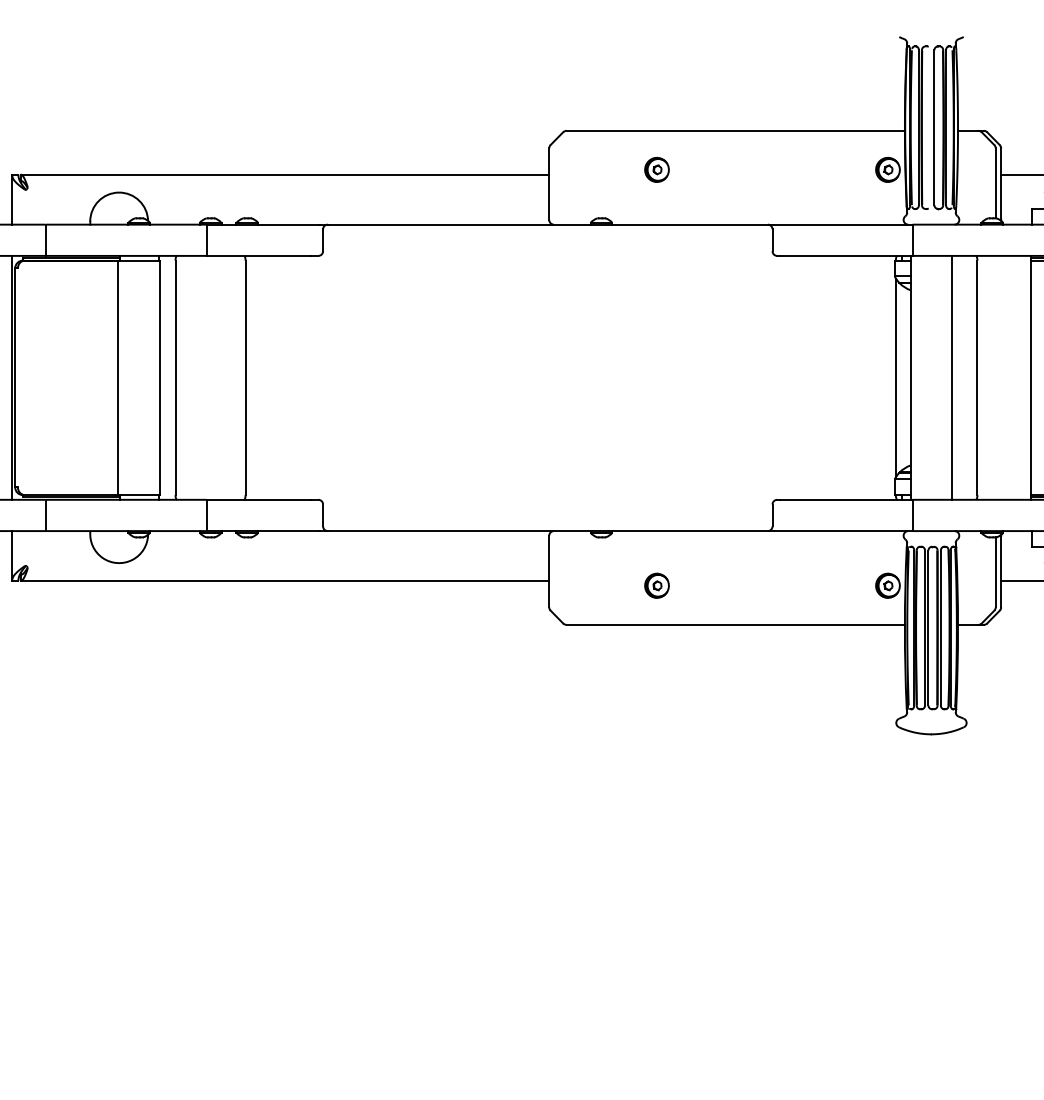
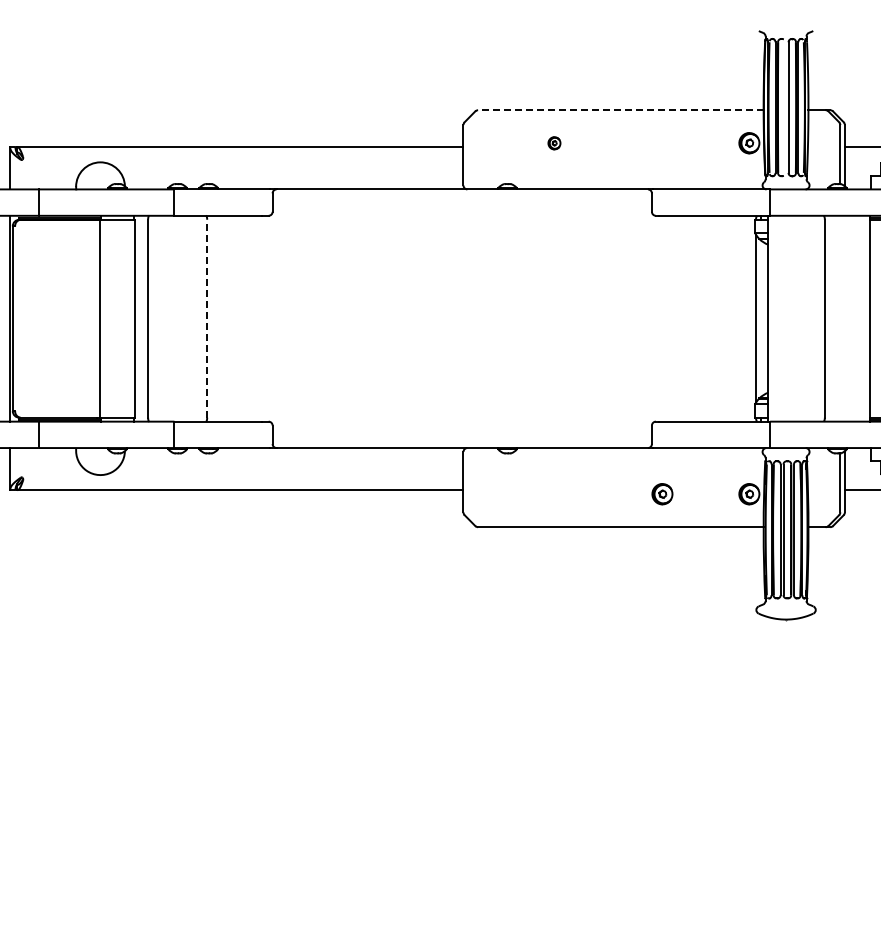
line: (736, 131) -> (621, 110), solid -> dashed
part: (657, 170) -> (554, 143), size x0.6
line: (245, 377) -> (207, 318), solid -> dashed
line: (952, 377) -> (803, 318), removed
part: (657, 586) -> (662, 494), moved

